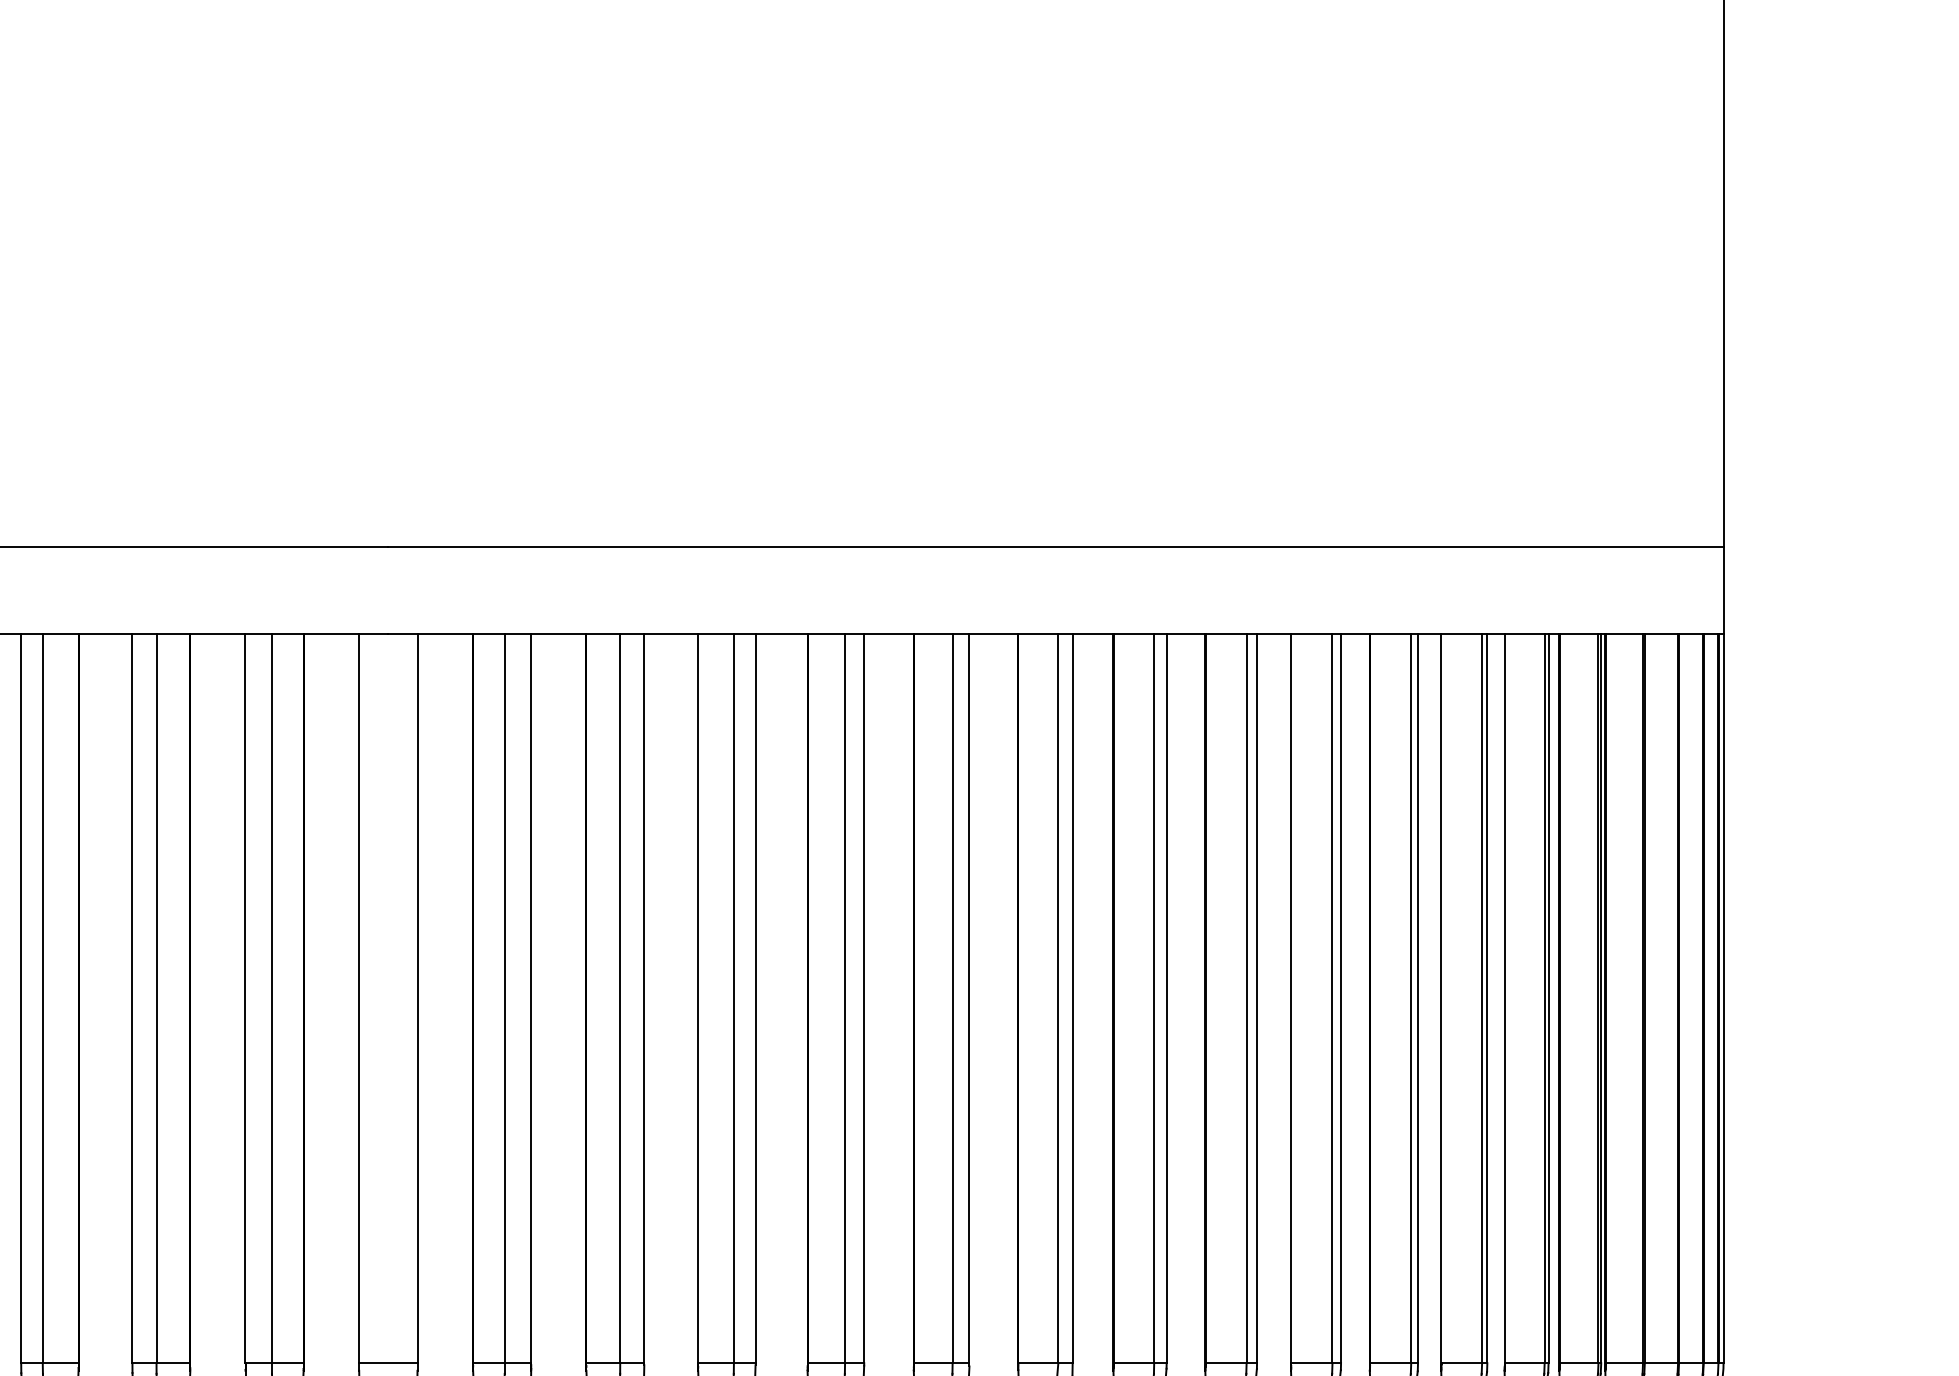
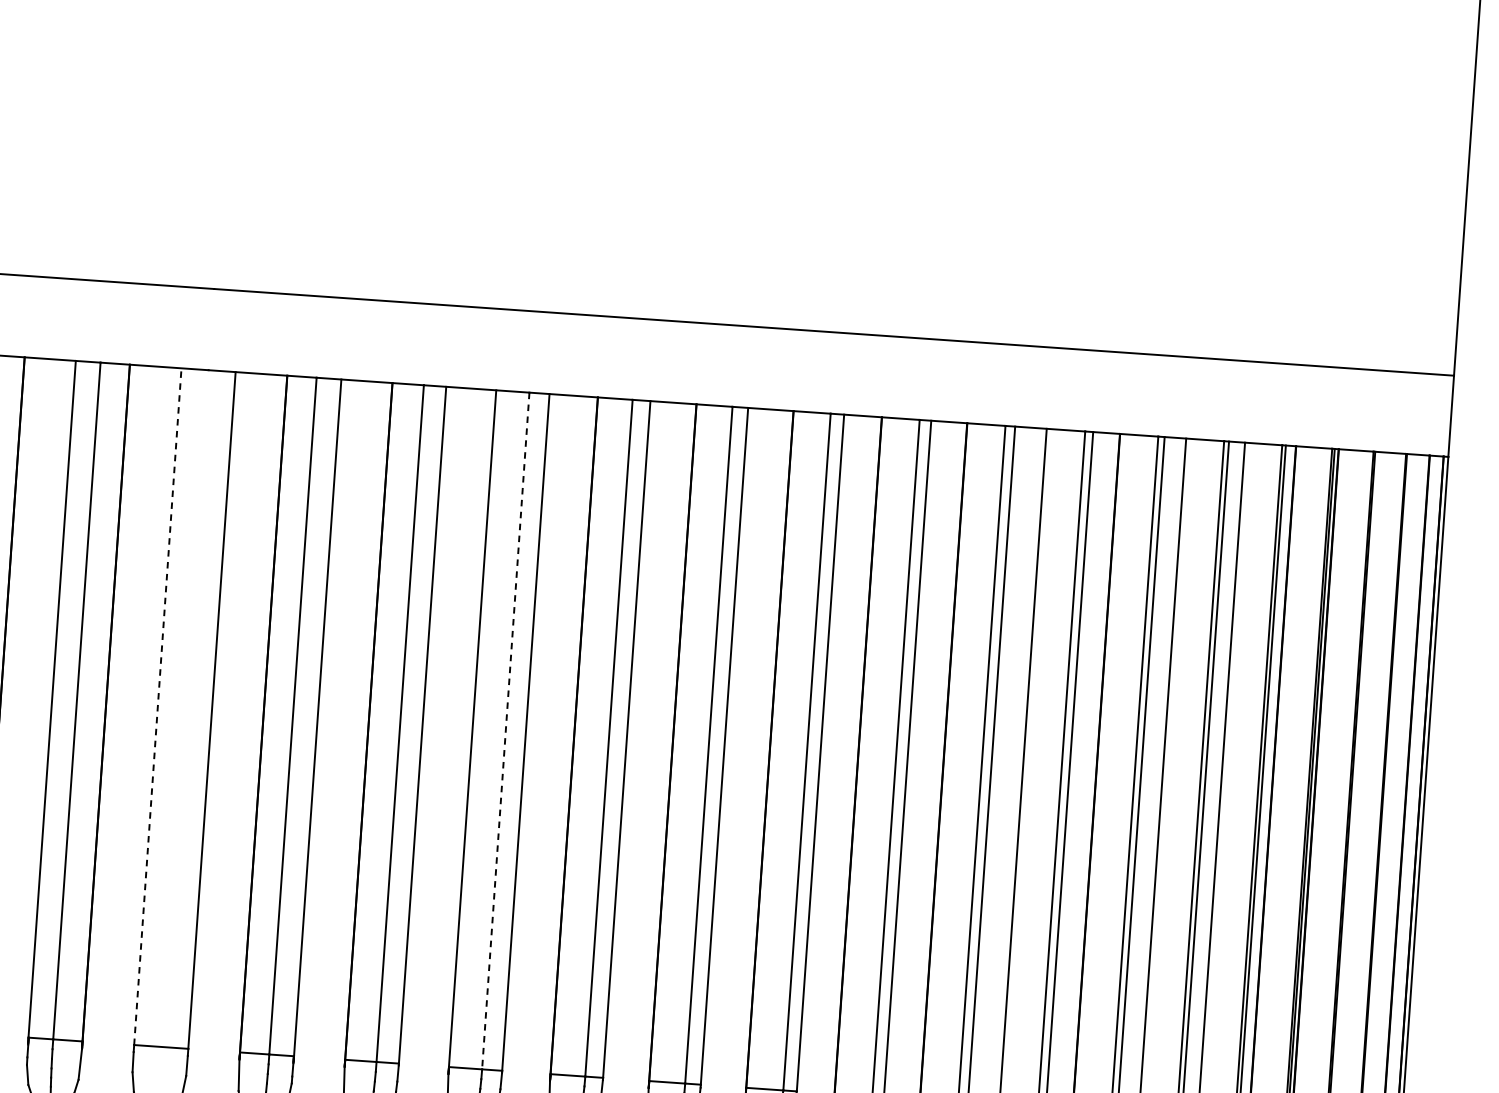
line: (359, 998) -> (158, 706), solid -> dashed
line: (733, 999) -> (505, 731), solid -> dashed

